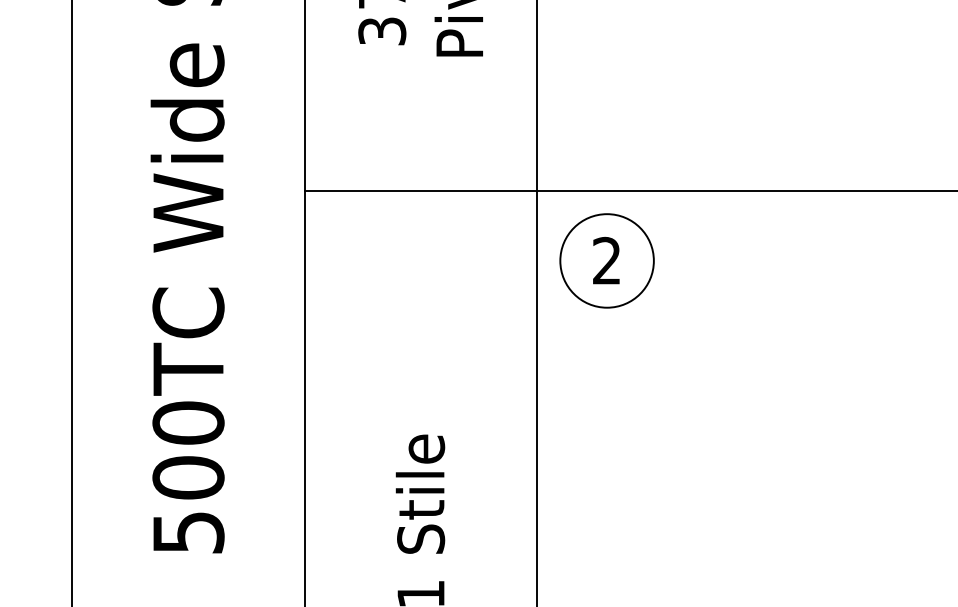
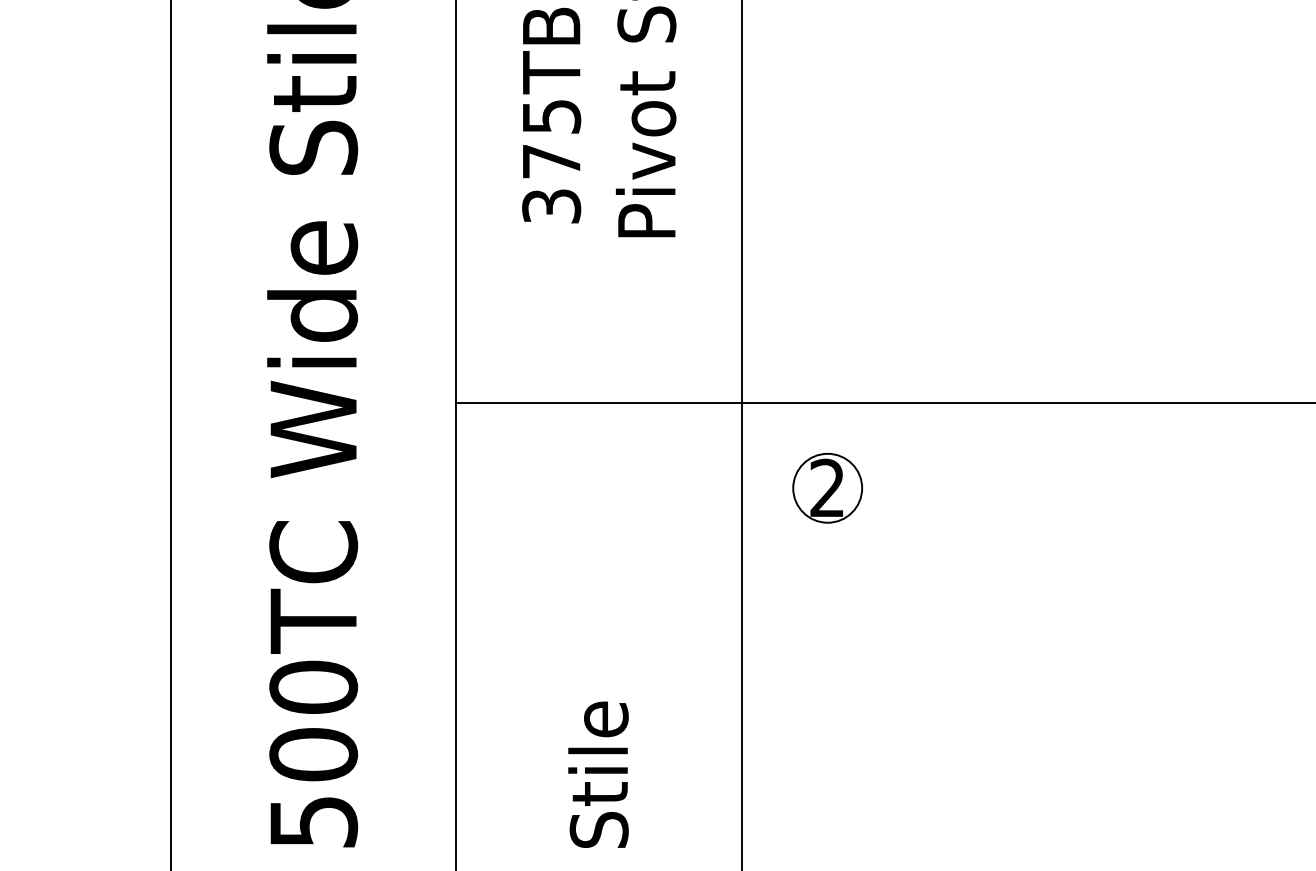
circle: (606, 260) -> (827, 487), size x0.6

